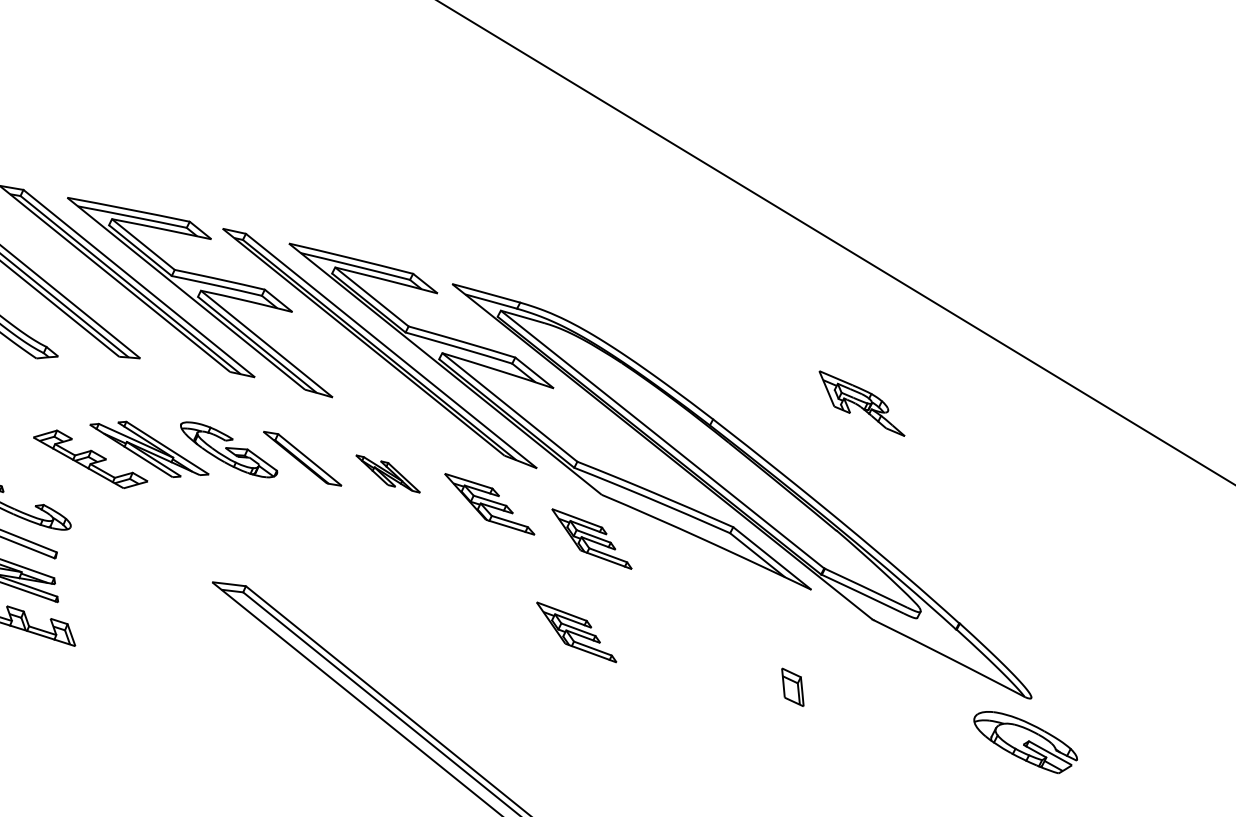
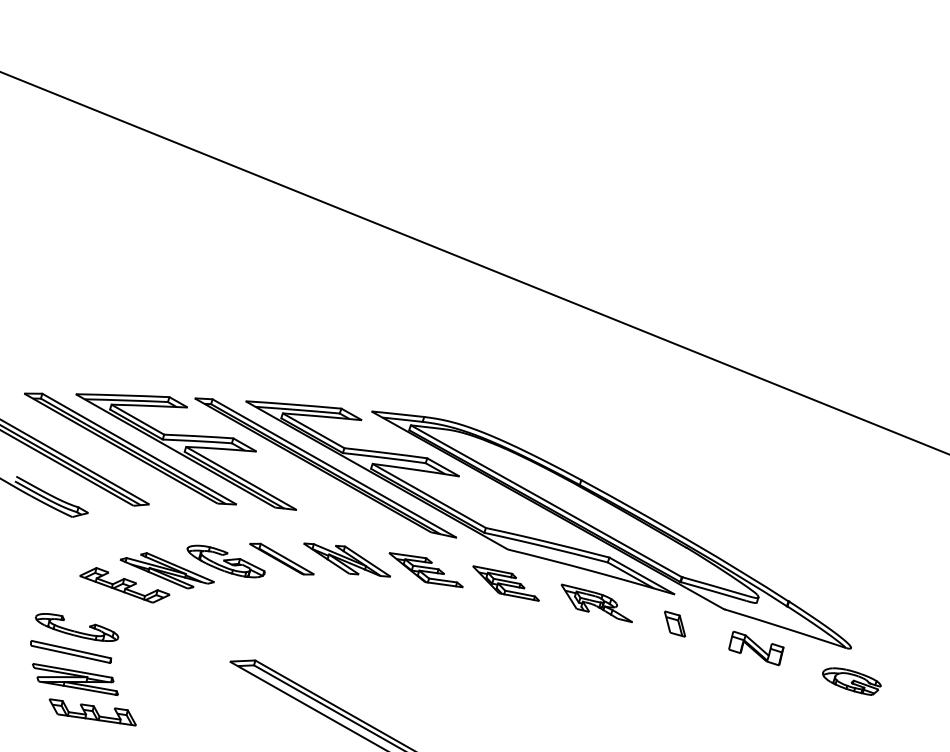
part: (861, 403) -> (596, 603), moved
part: (387, 473) -> (346, 559), size x1.67
part: (575, 632) -> (505, 654), removed
part: (906, 678) -> (756, 648), added
part: (793, 686) -> (675, 623), moved
part: (1024, 742) -> (851, 681), size x0.71

